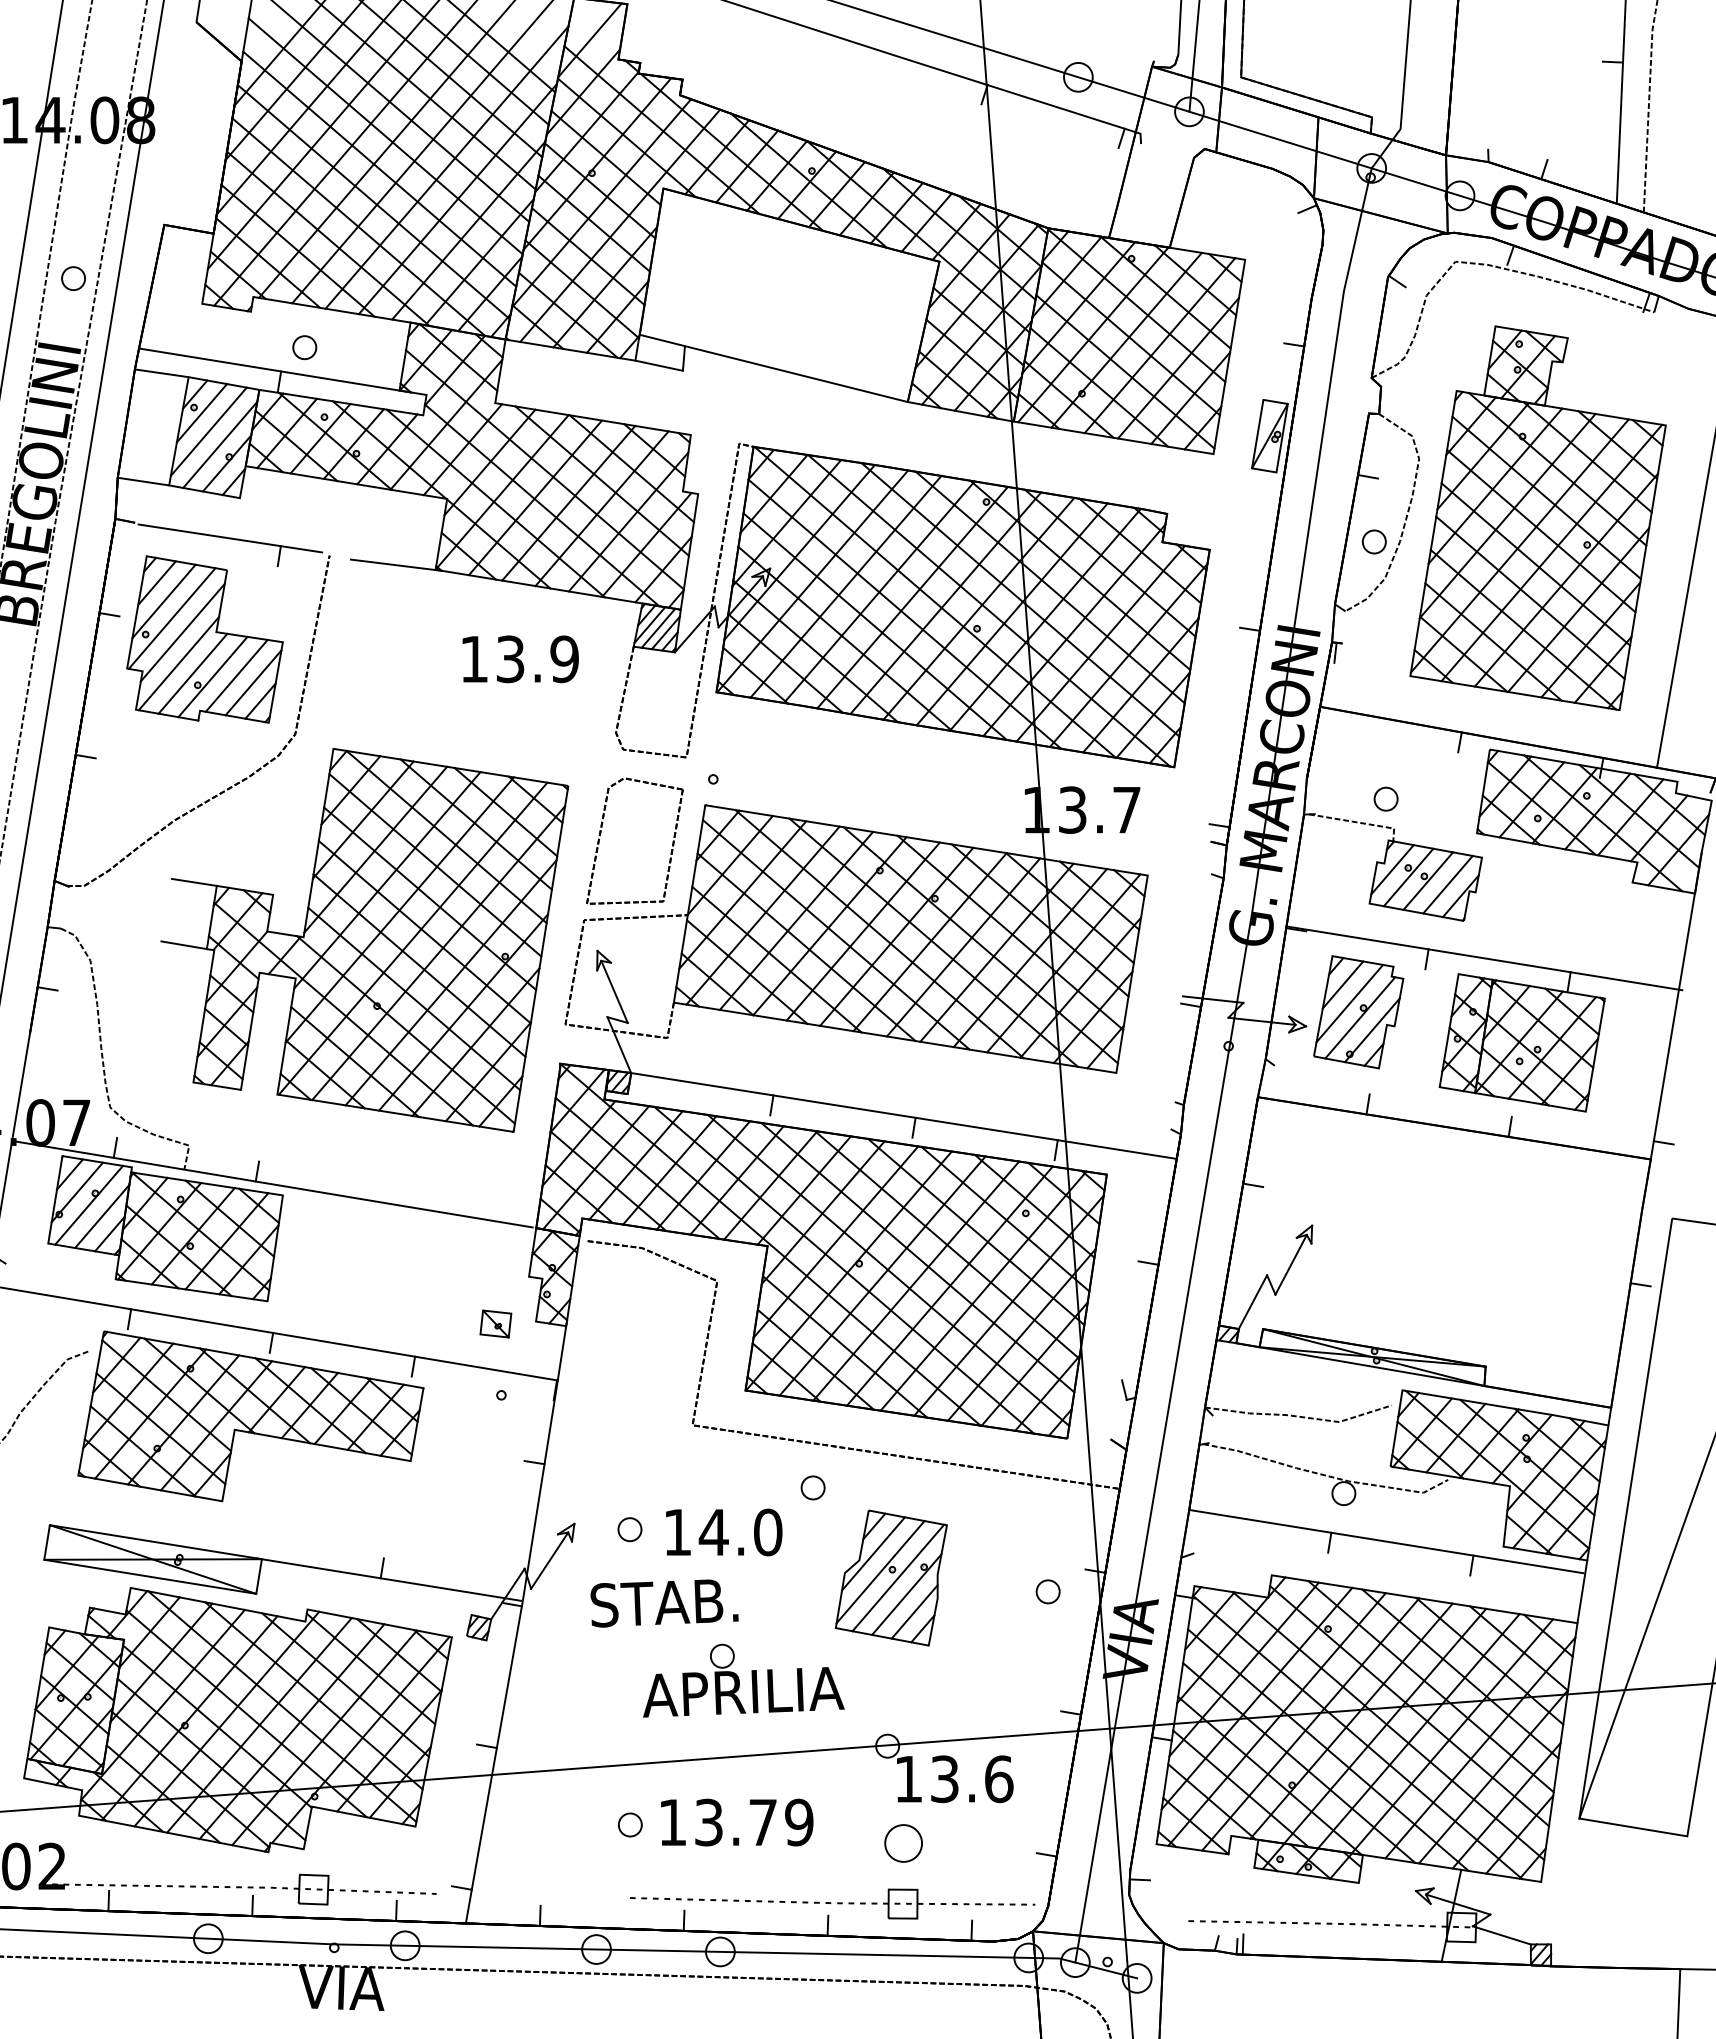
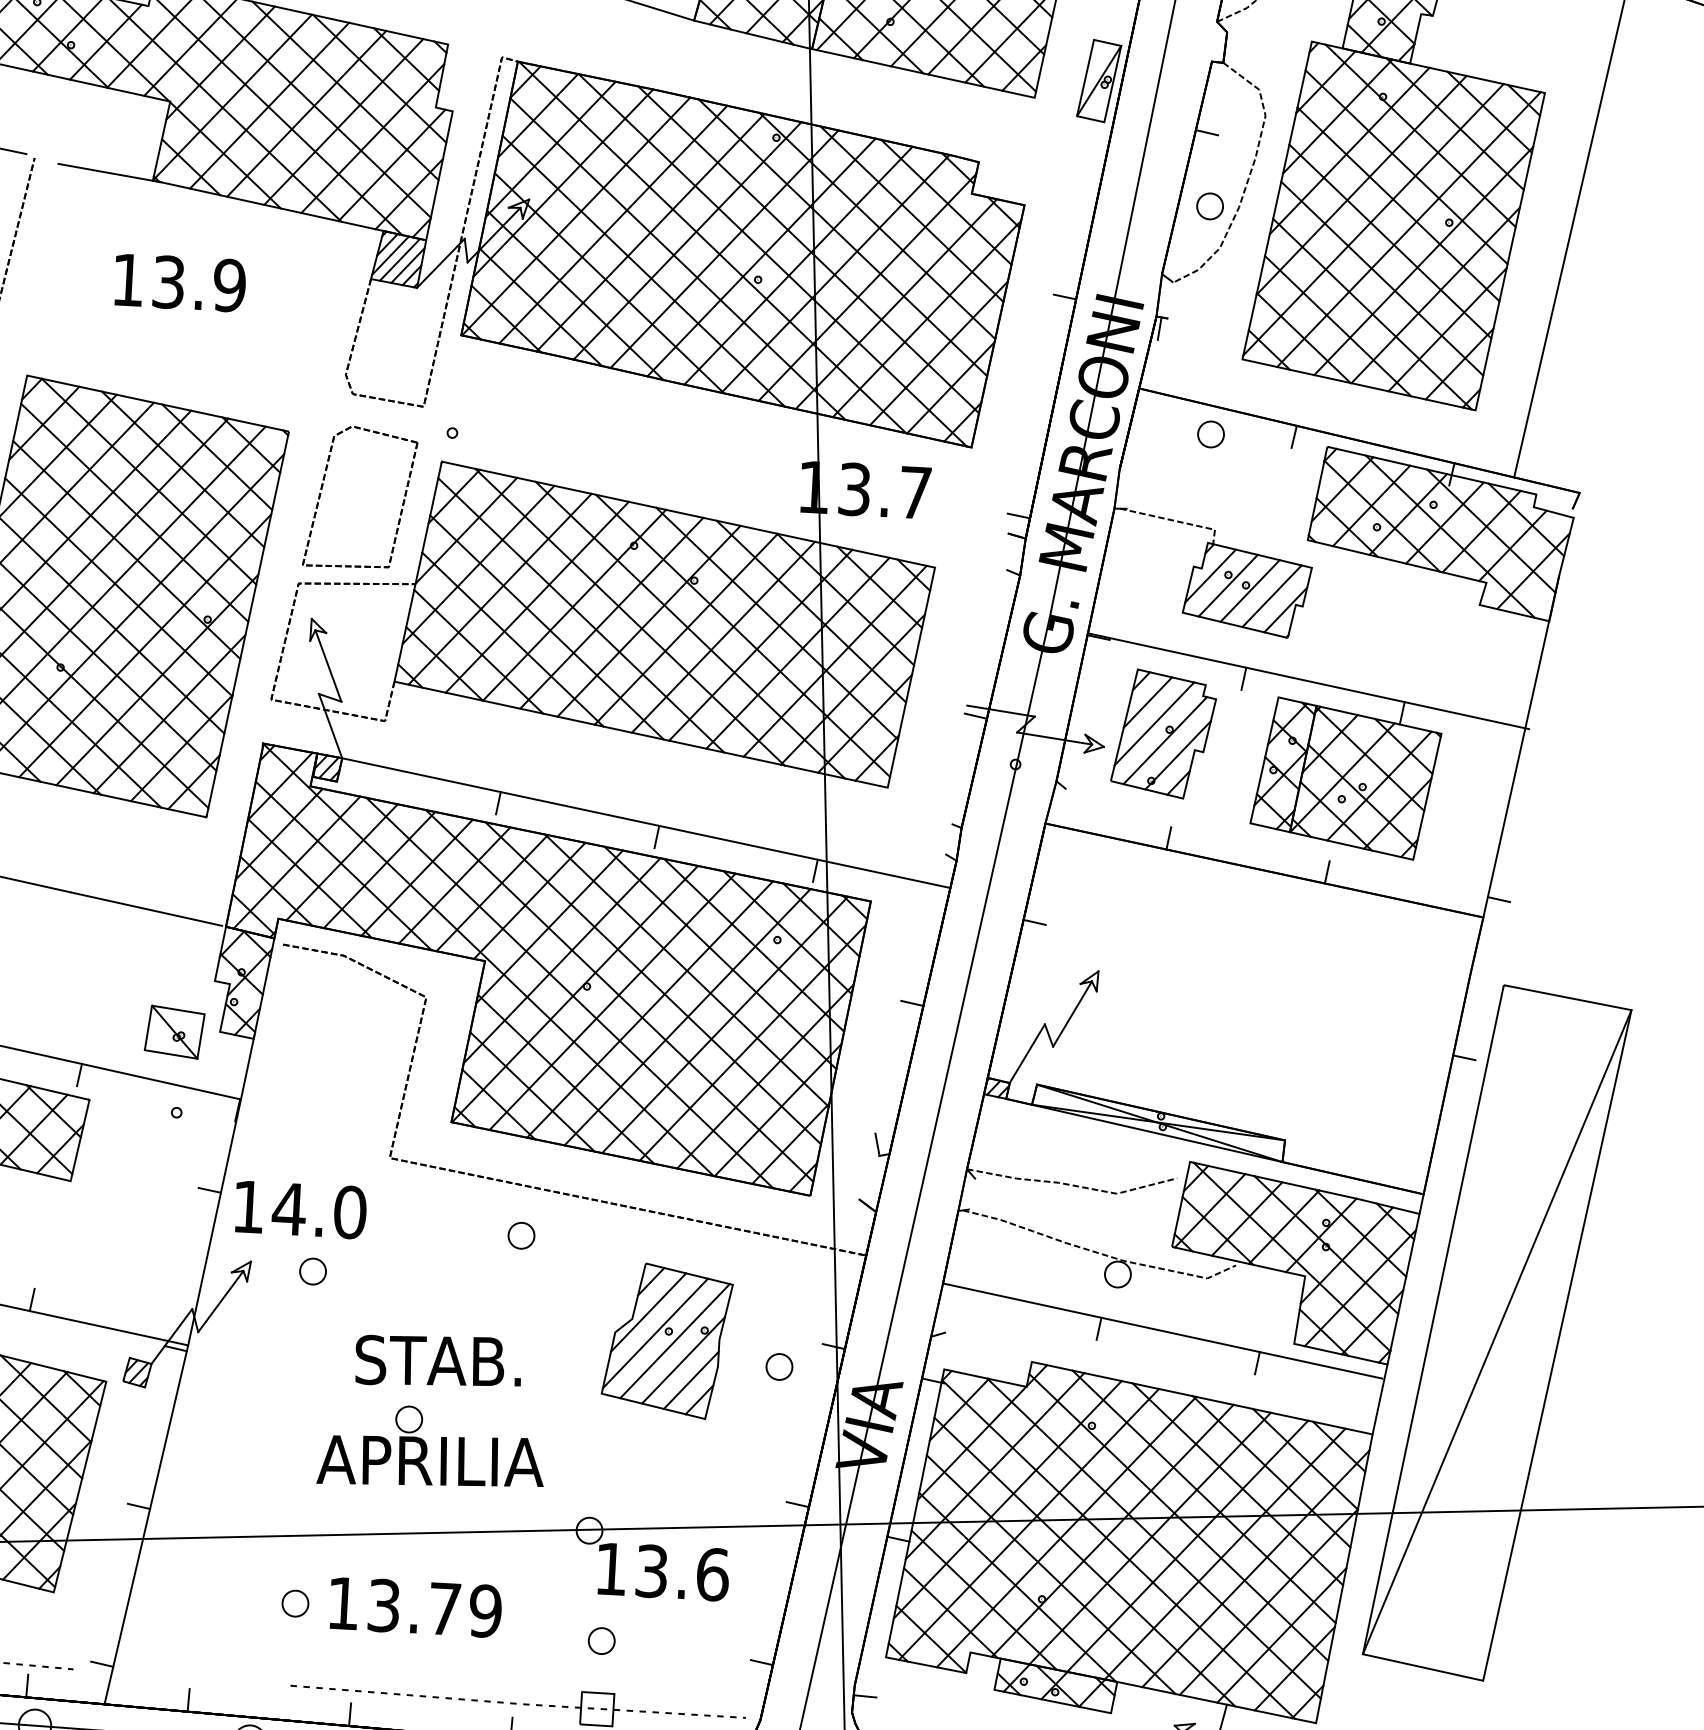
text: (520, 659) -> (179, 283), moved
part: (1385, 798) -> (1210, 433), moved
part: (495, 1323) -> (174, 1031), size x1.67
text: (724, 1532) -> (301, 1209), moved
part: (890, 1577) -> (666, 1340), moved
text: (664, 1603) -> (438, 1361), moved
part: (903, 1843) -> (601, 1641), size x0.62

